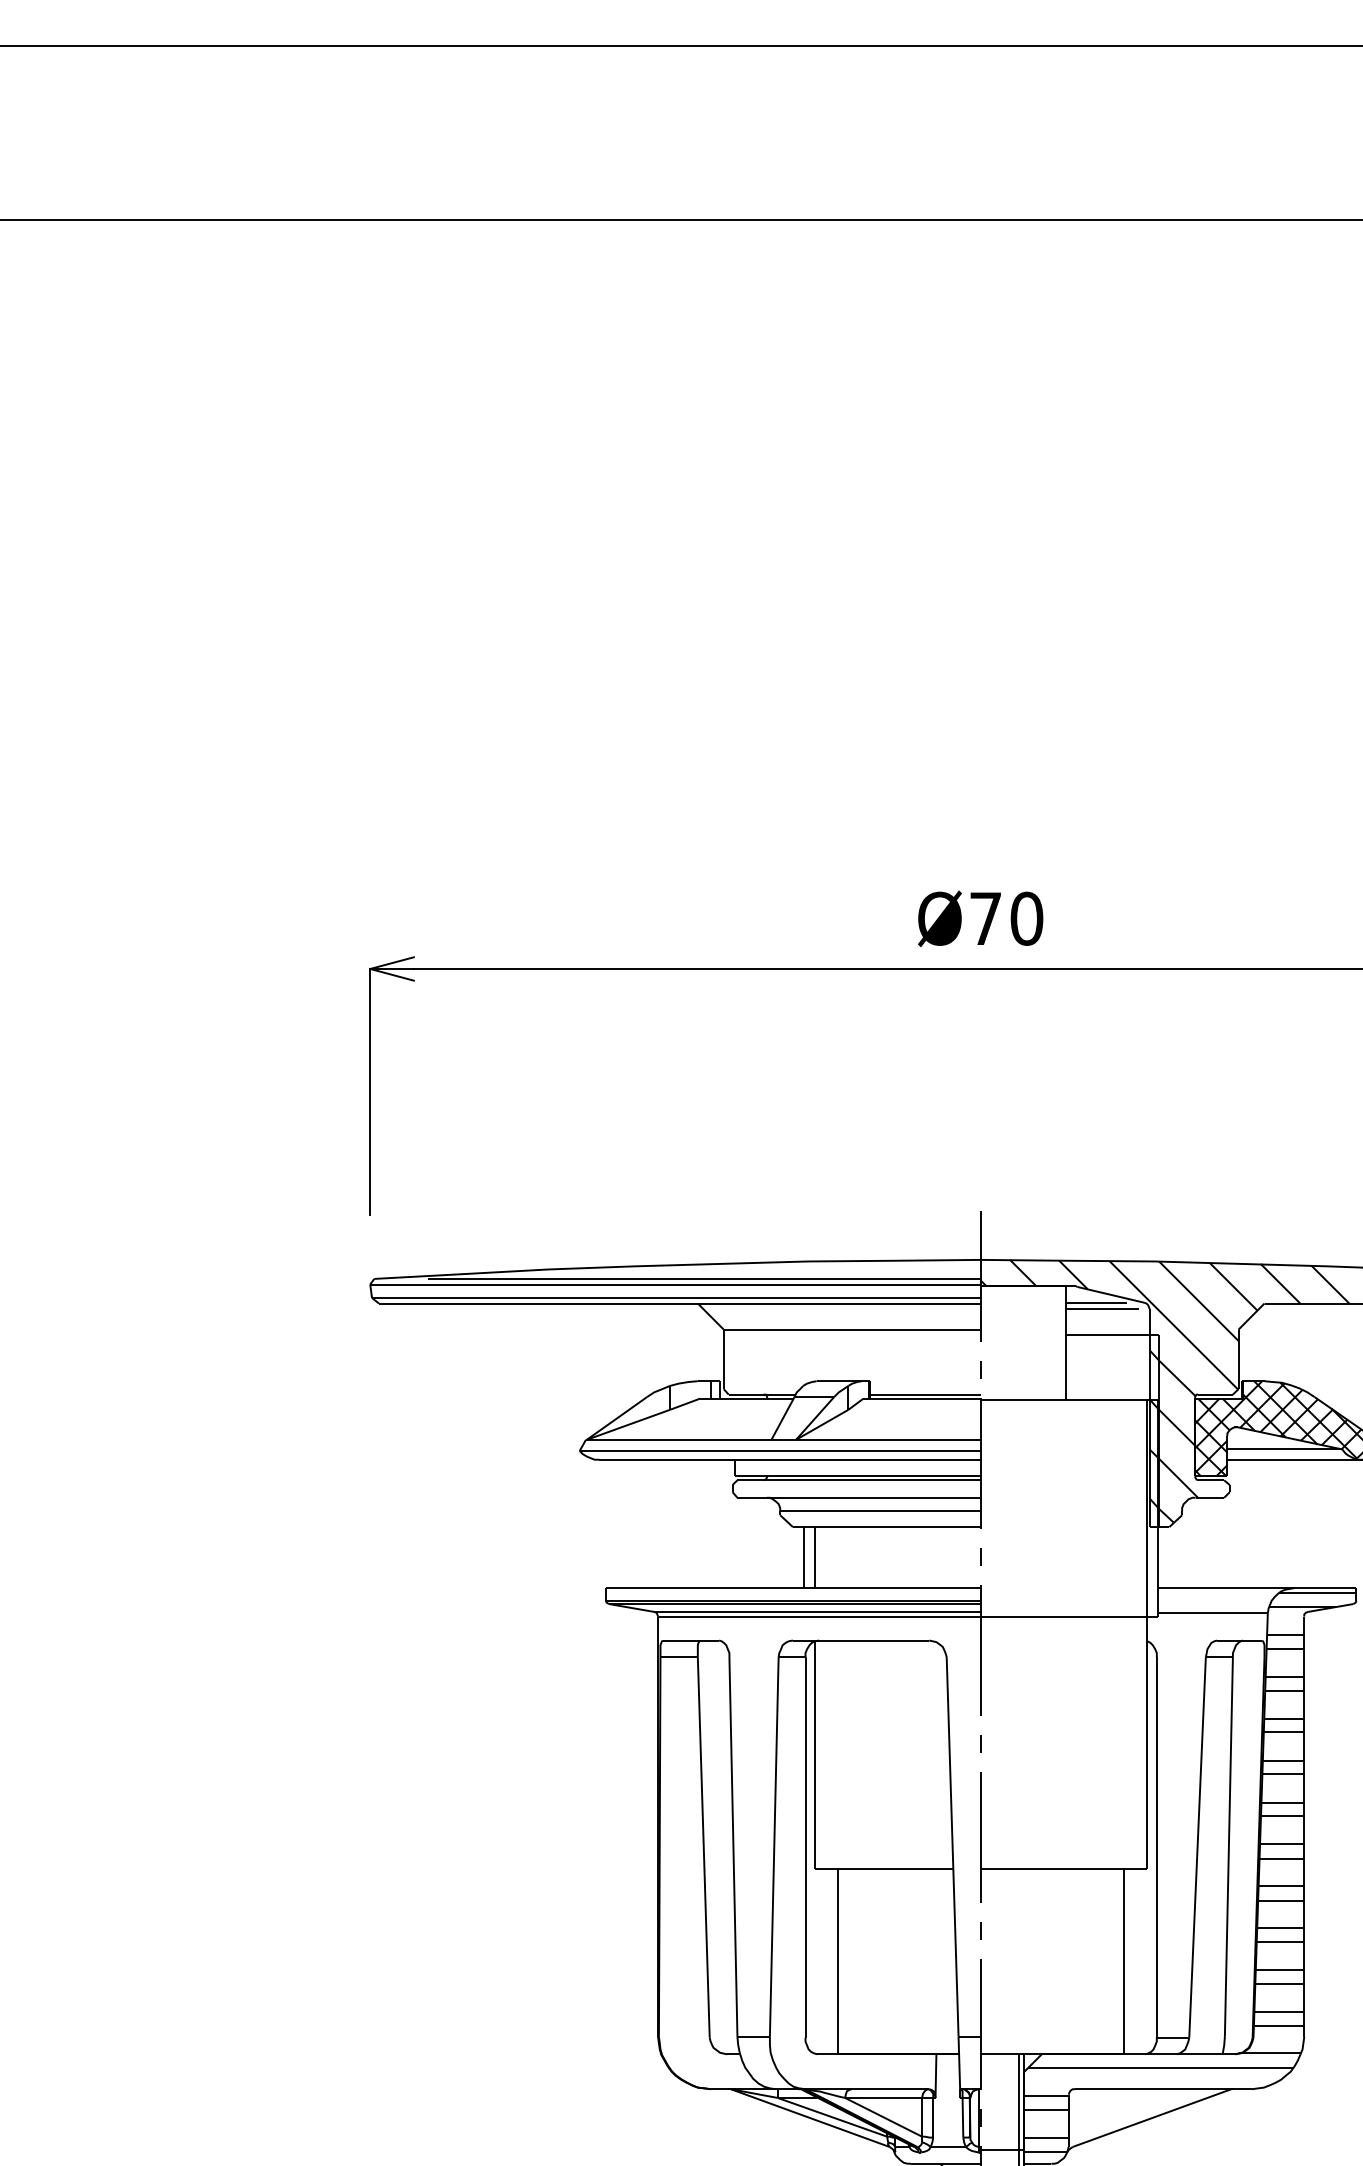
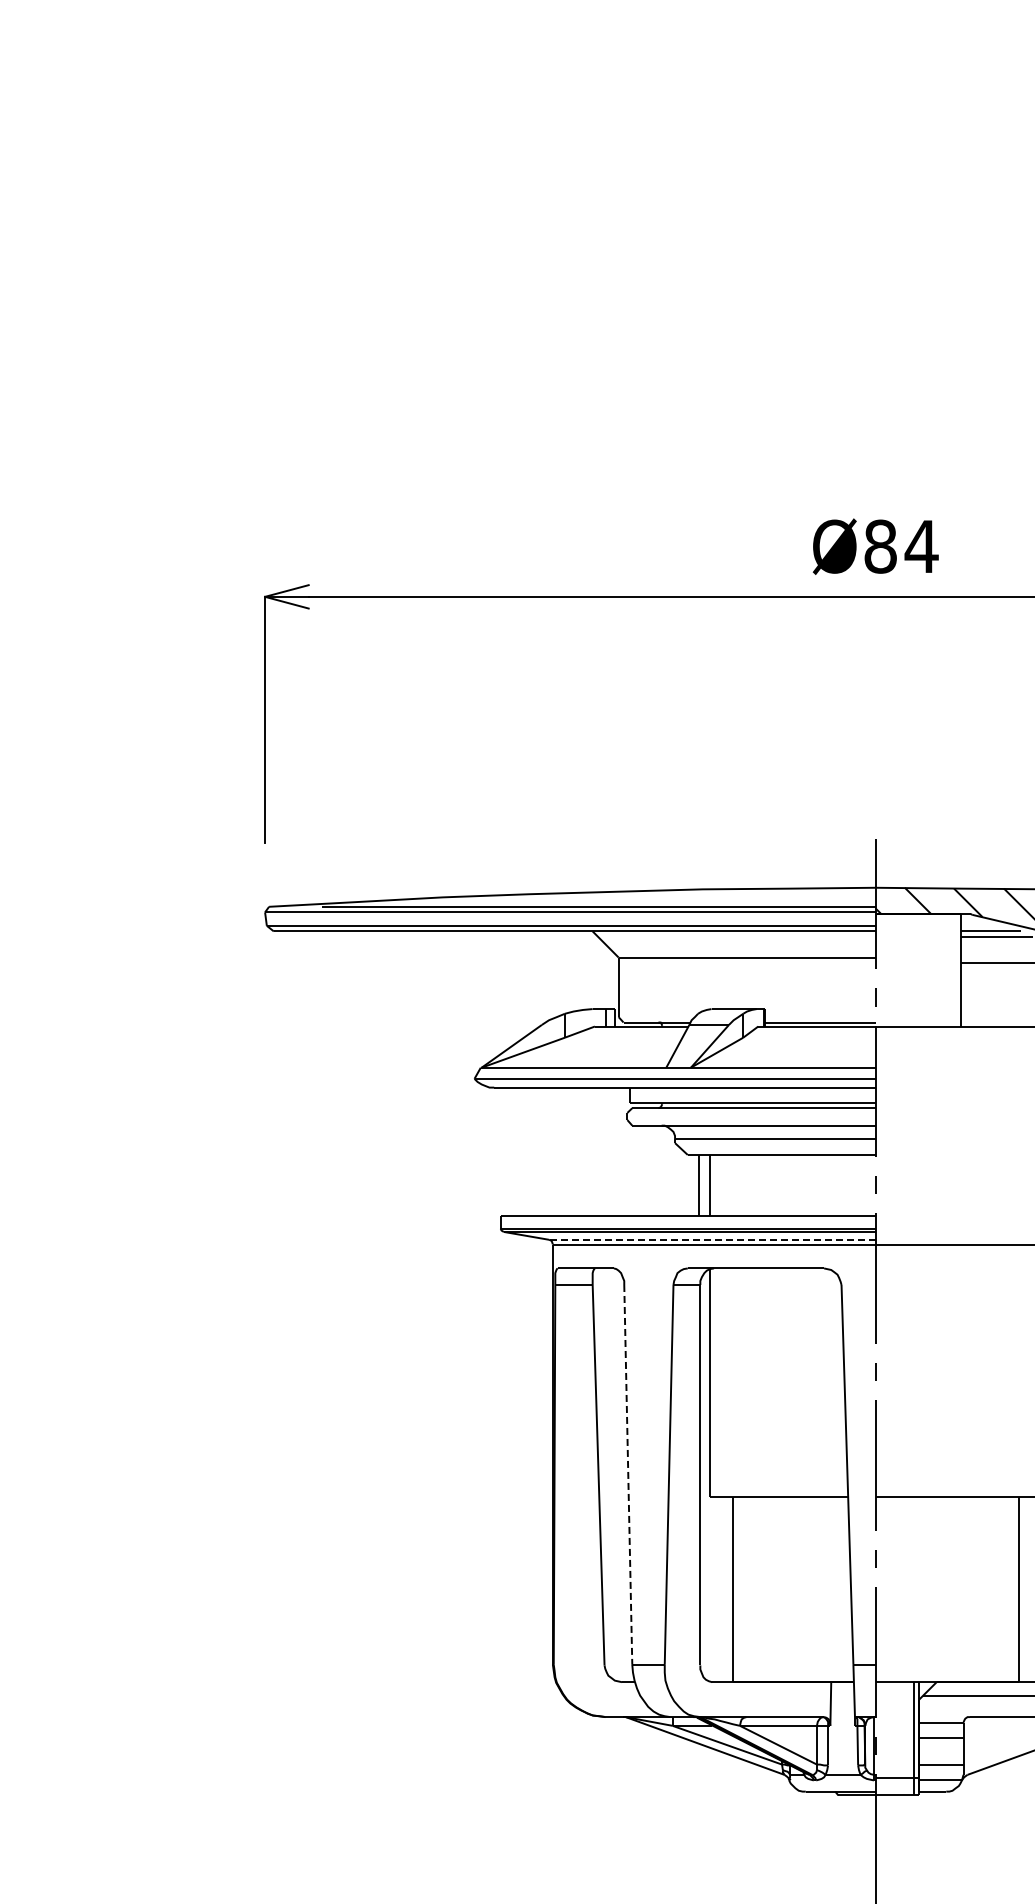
text: (1006, 918) -> (901, 546), Ø70 -> Ø84
line: (816, 1611) -> (711, 1239), solid -> dashed
line: (733, 1846) -> (628, 1474), solid -> dashed

